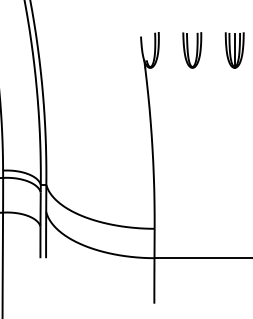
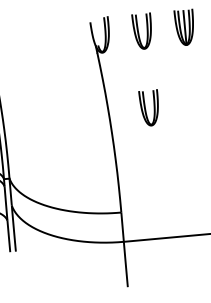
part: (192, 127) -> (149, 108), added

